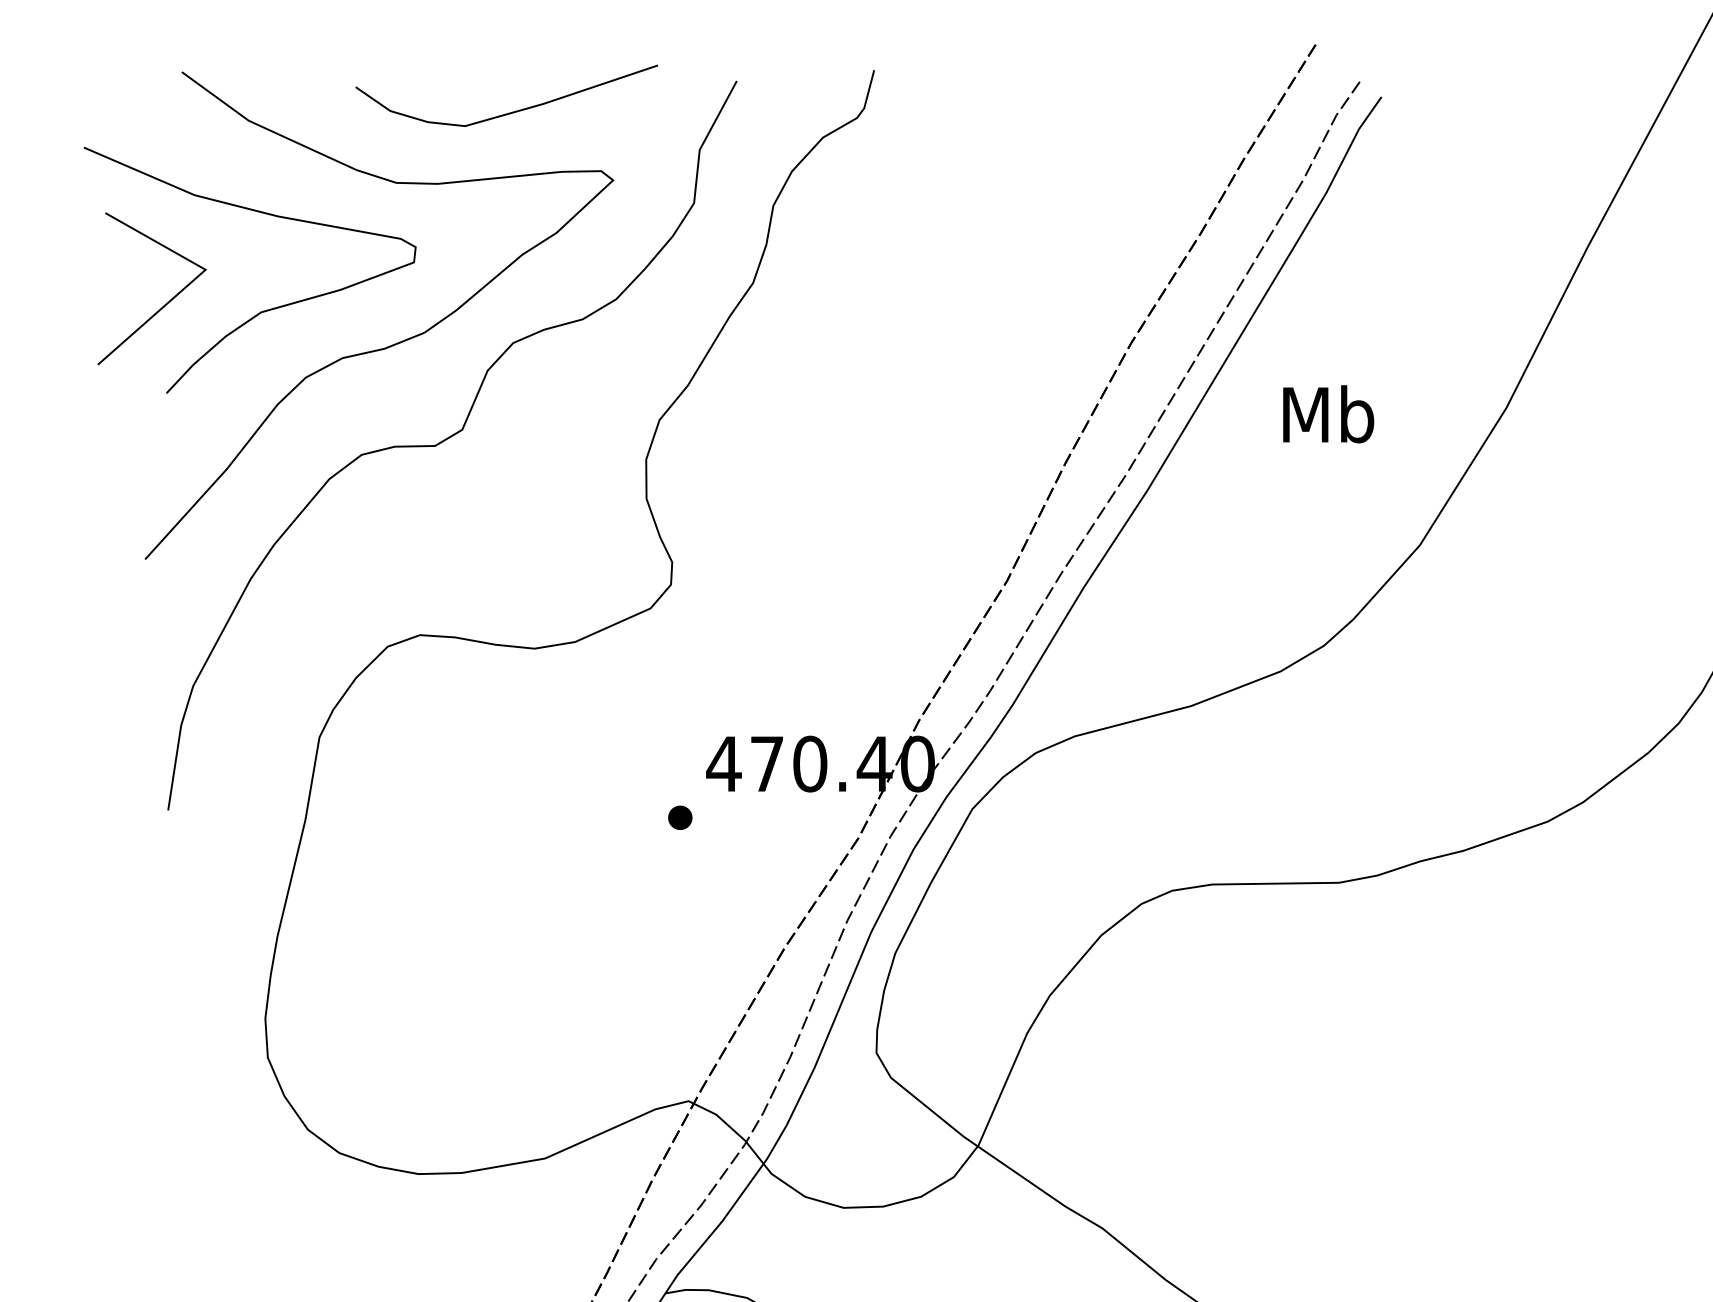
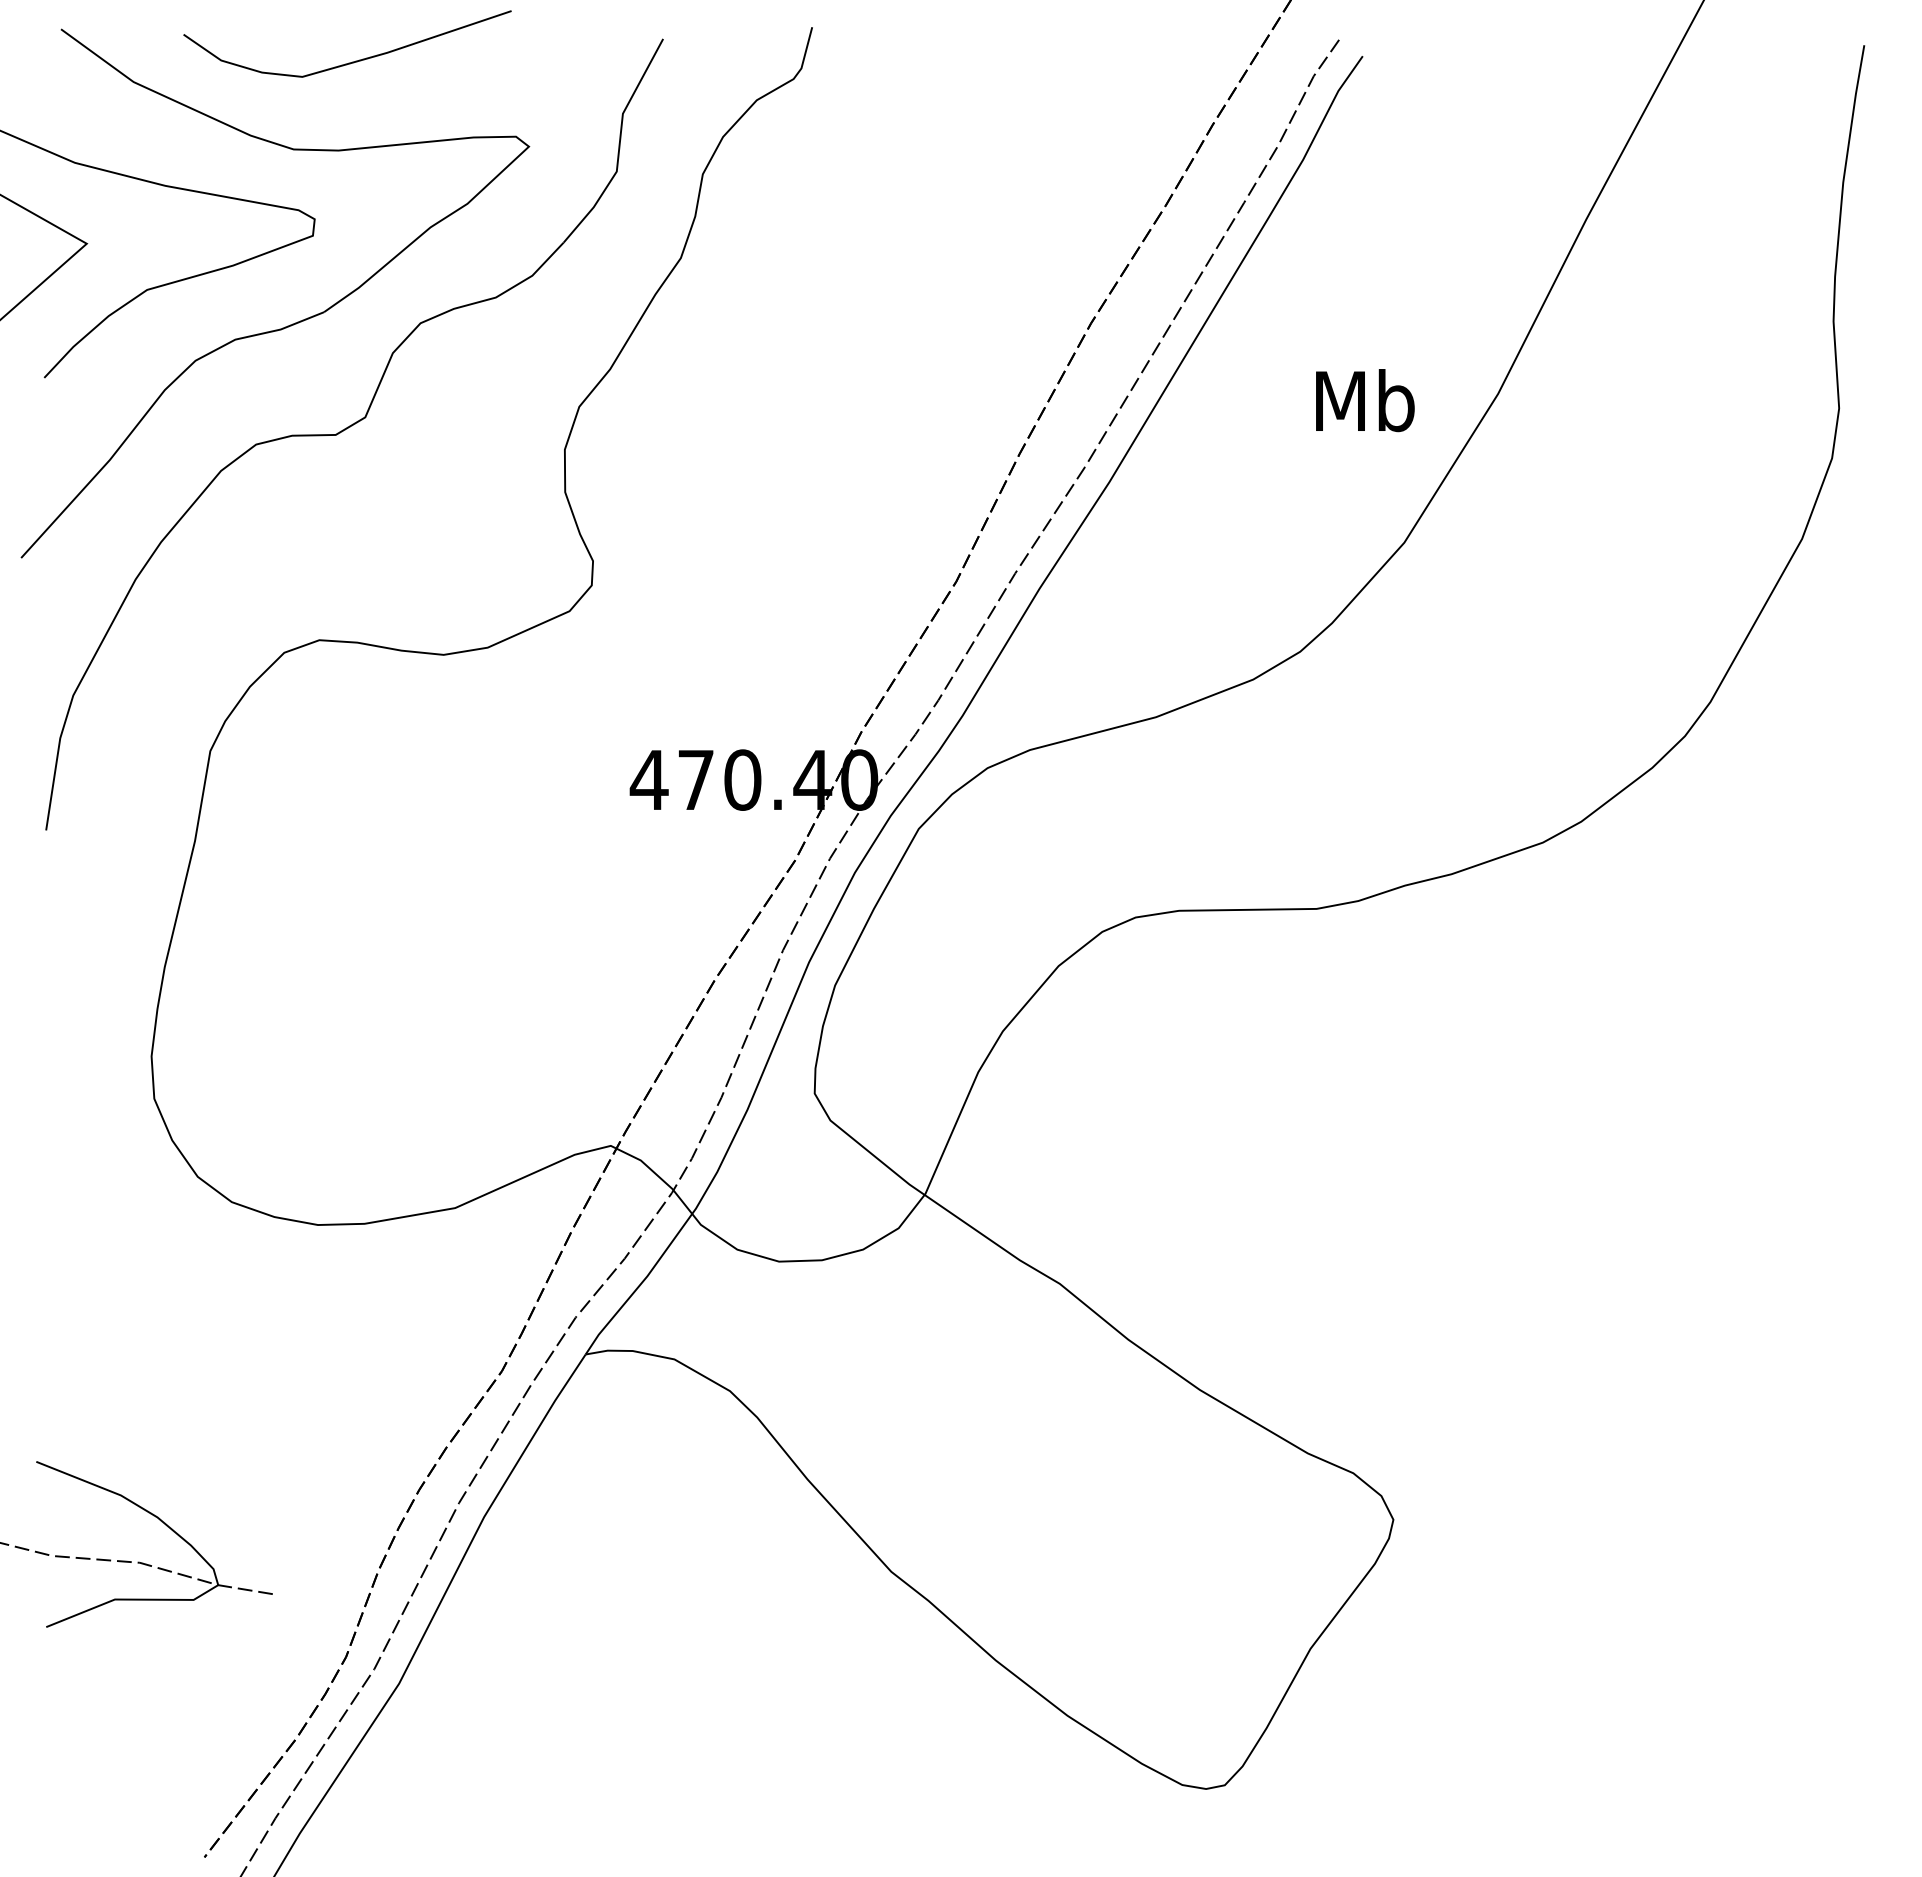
curve: (511, 111) -> (352, 61), moved
text: (1328, 414) -> (1365, 400), moved
part: (679, 817) -> (601, 838), removed

